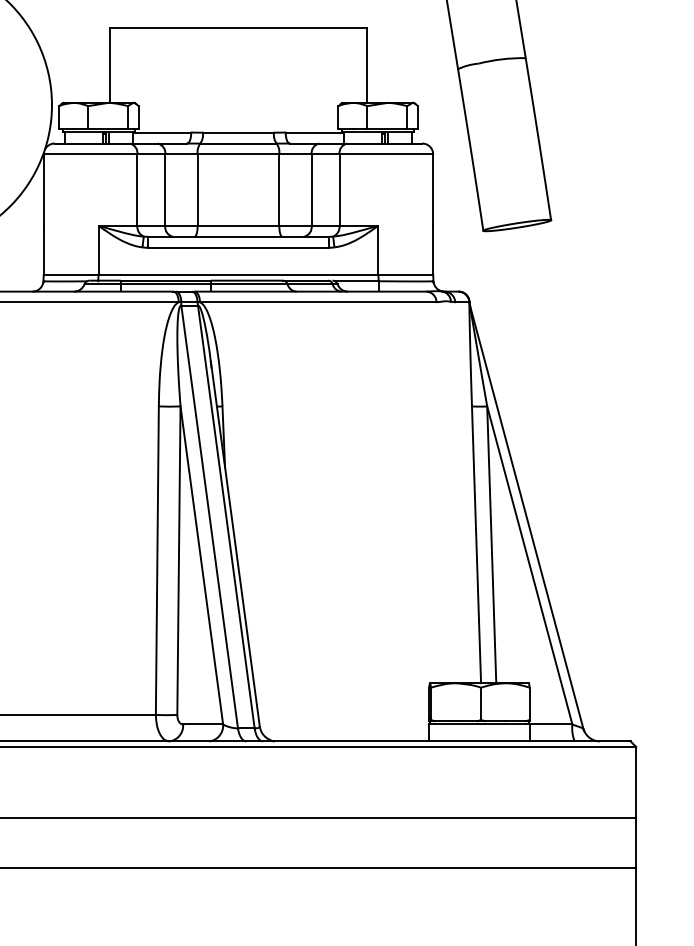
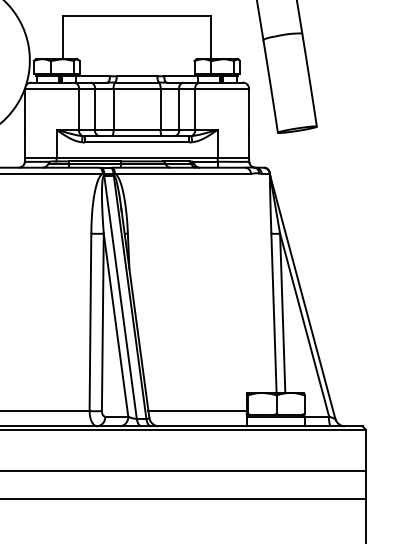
line: (343, 715) -> (197, 411), added

